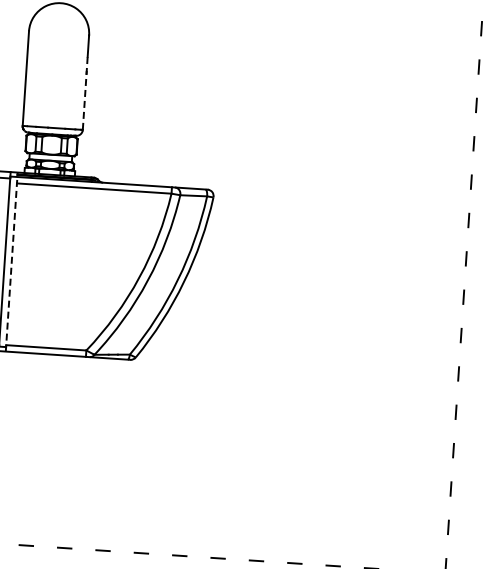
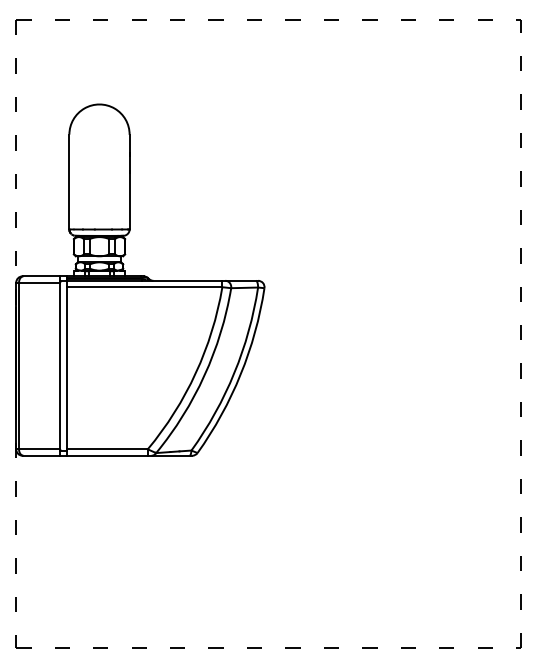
line: (85, 91) -> (129, 190), dashed -> solid
line: (11, 262) -> (67, 366), dashed -> solid

